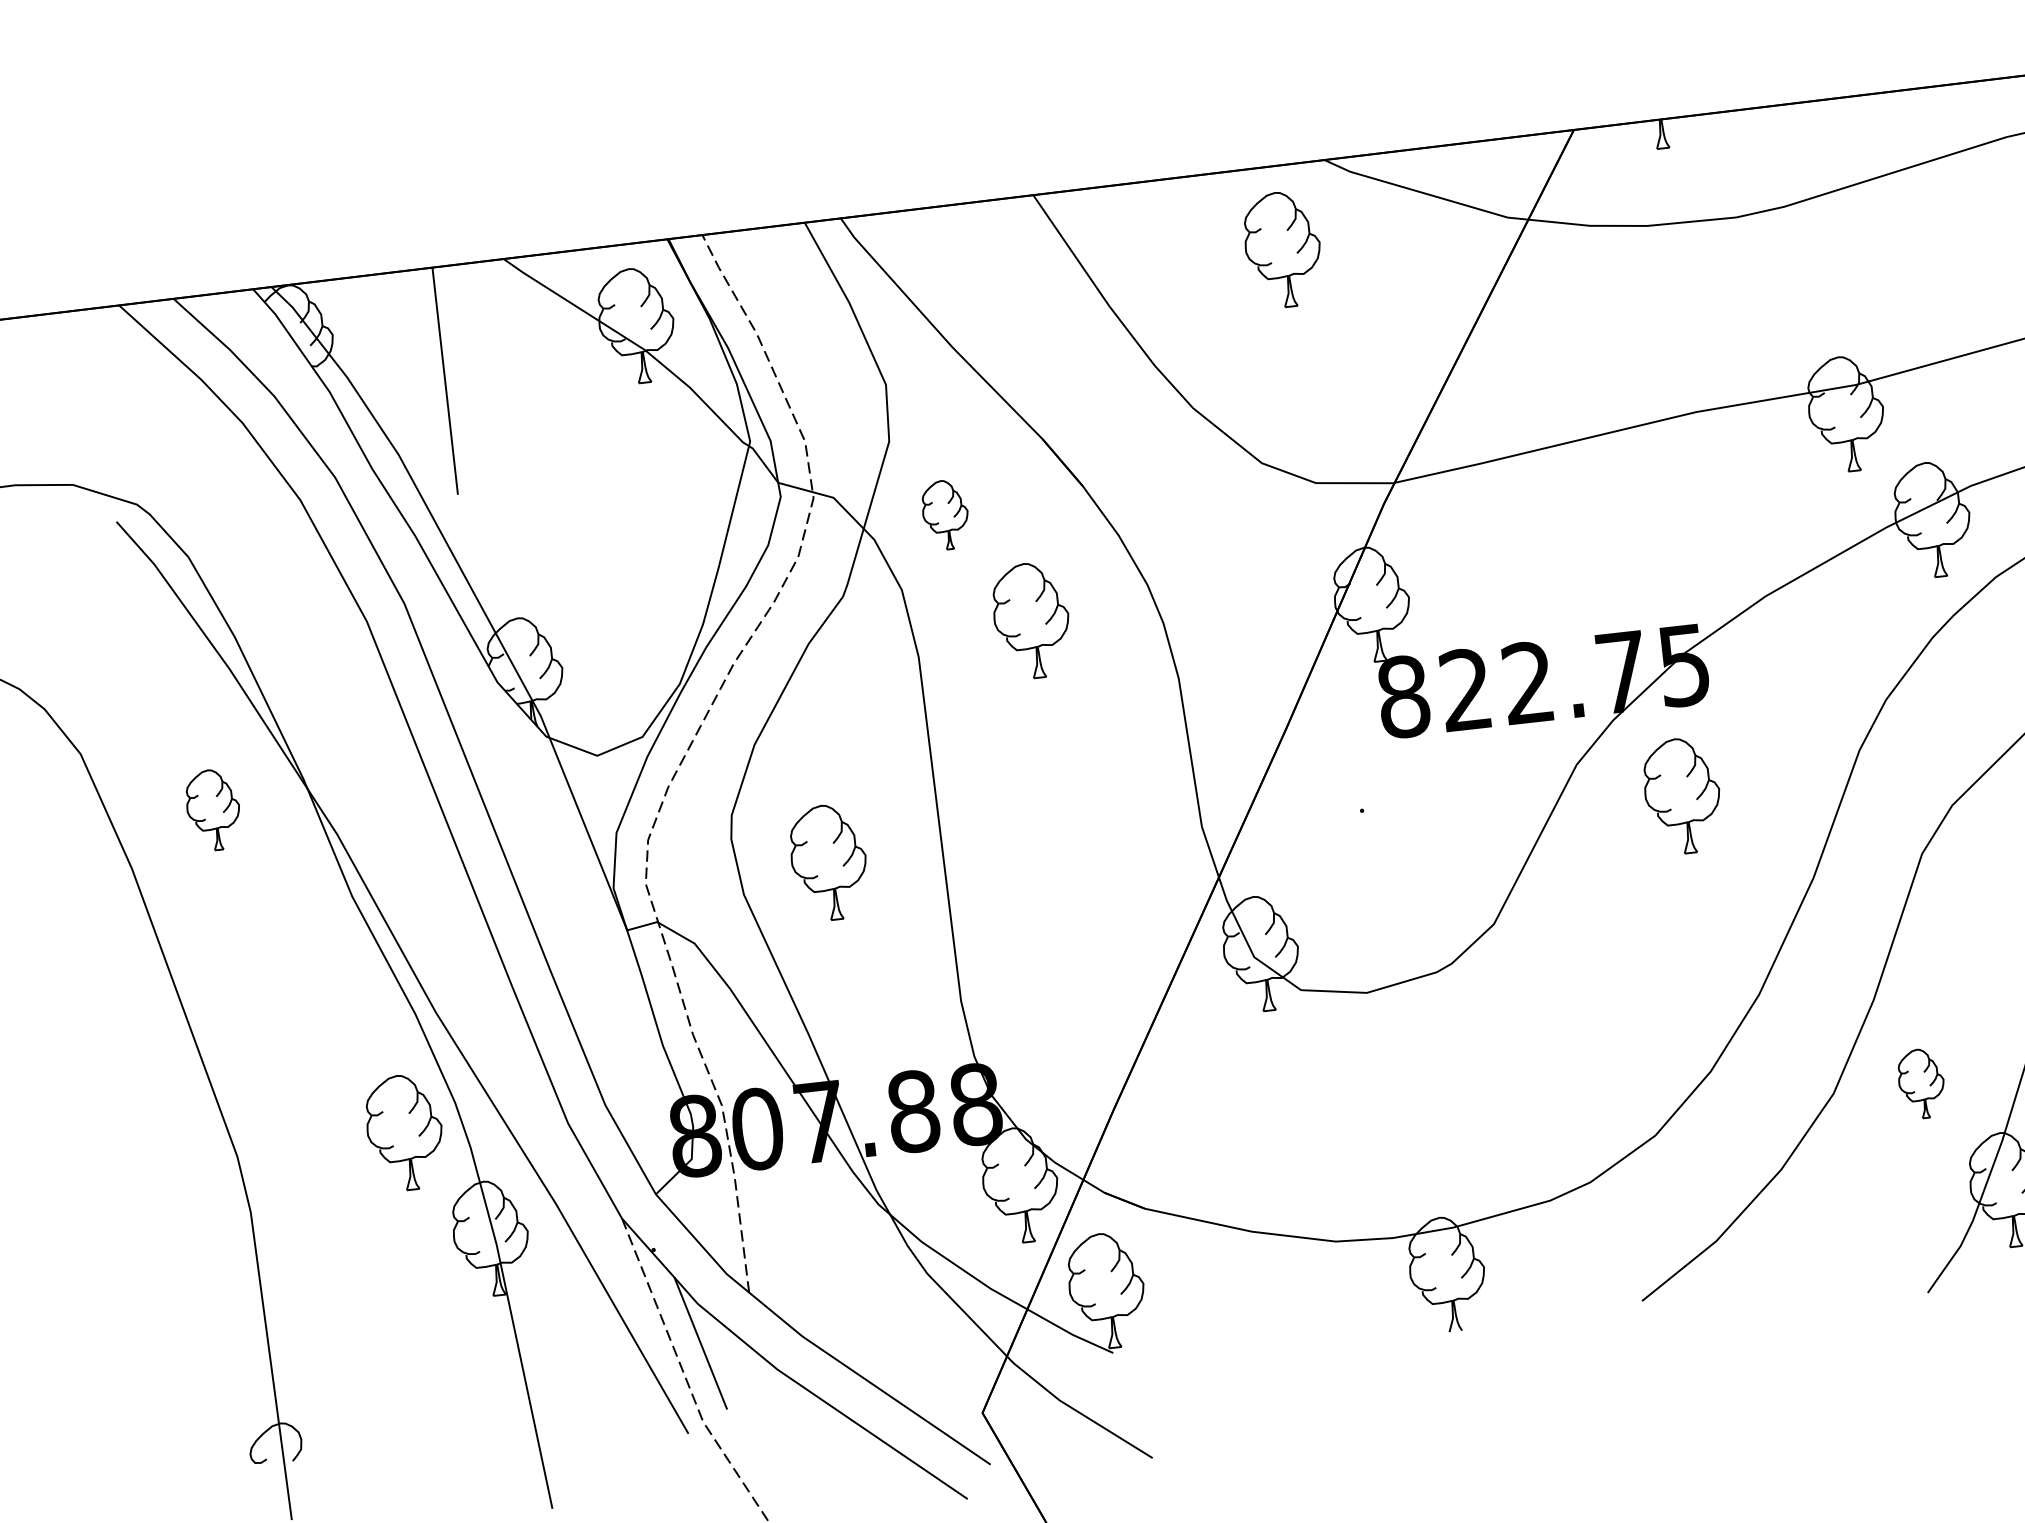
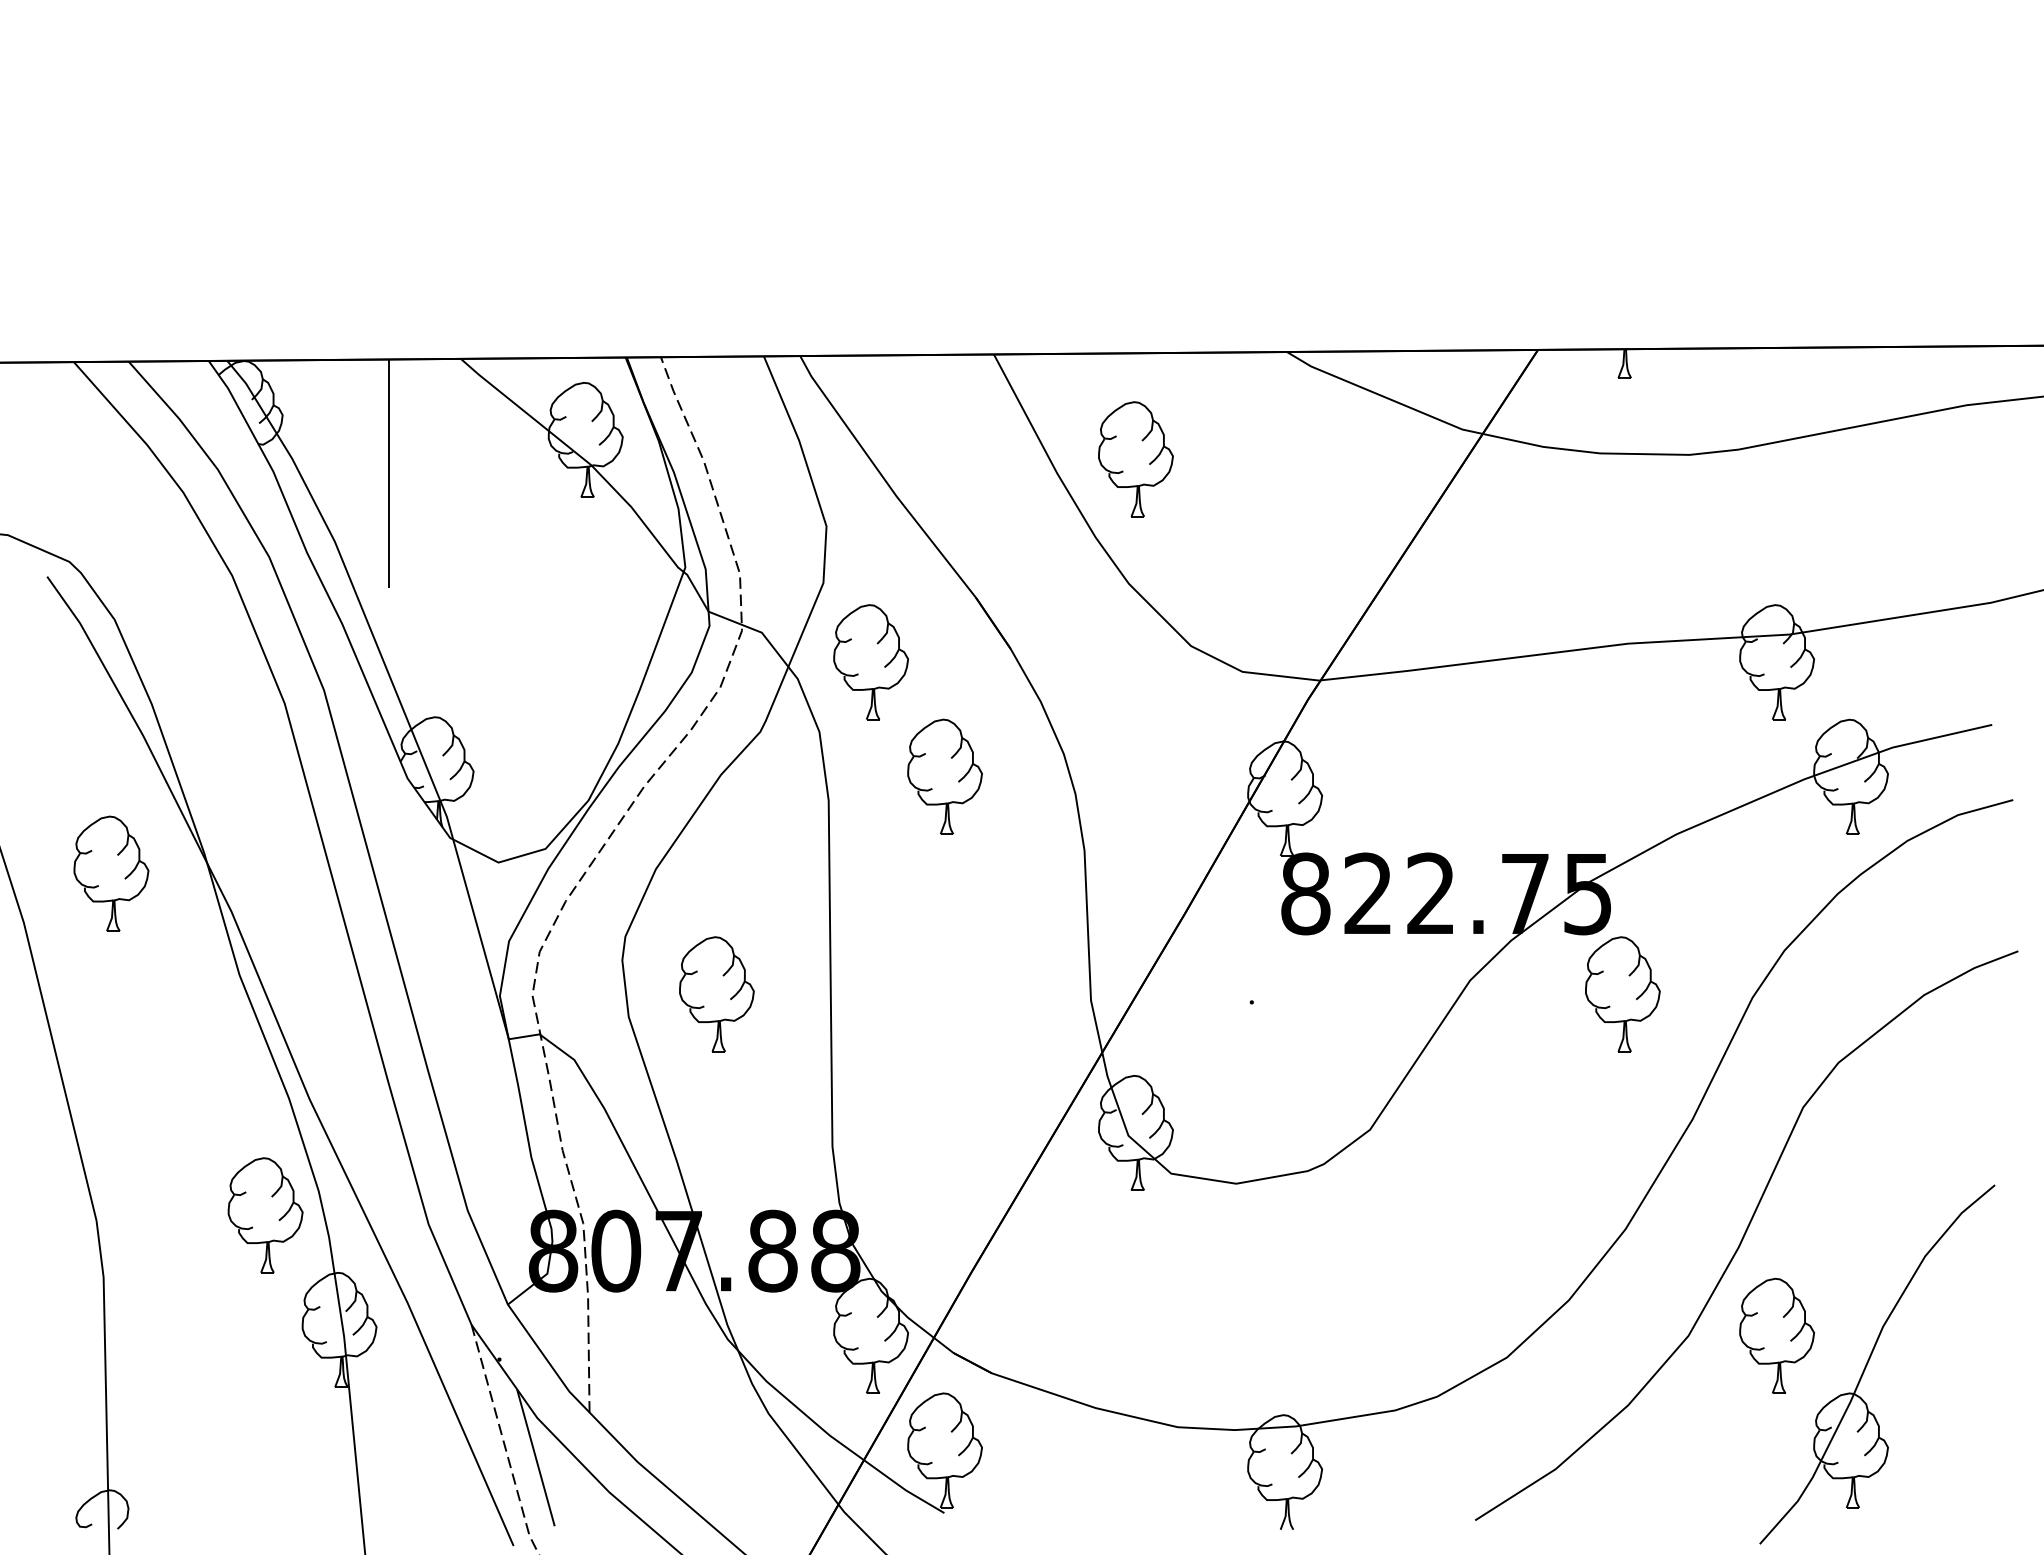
part: (1282, 249) -> (1135, 459), moved
part: (945, 515) -> (871, 662), size x1.67
part: (1682, 796) -> (1622, 994), moved
part: (213, 809) -> (111, 873), size x1.43
part: (1921, 1083) -> (1776, 1335), size x1.67

